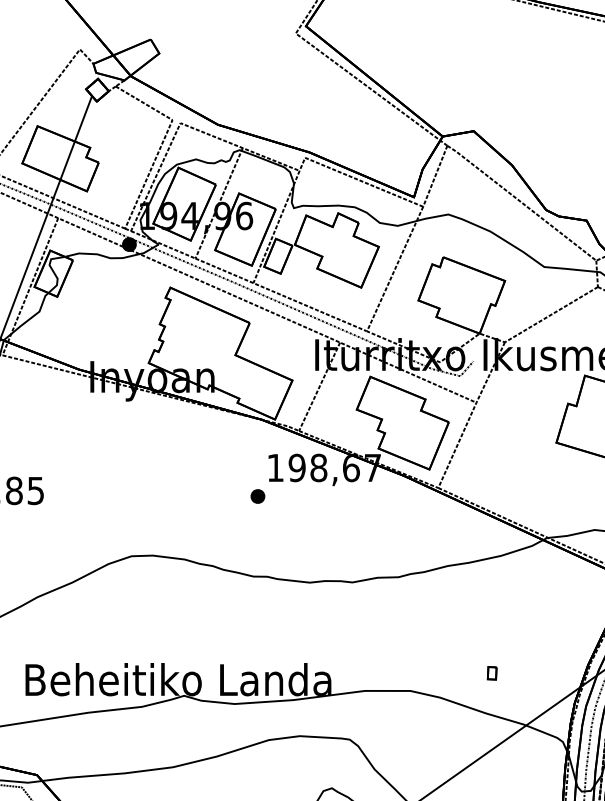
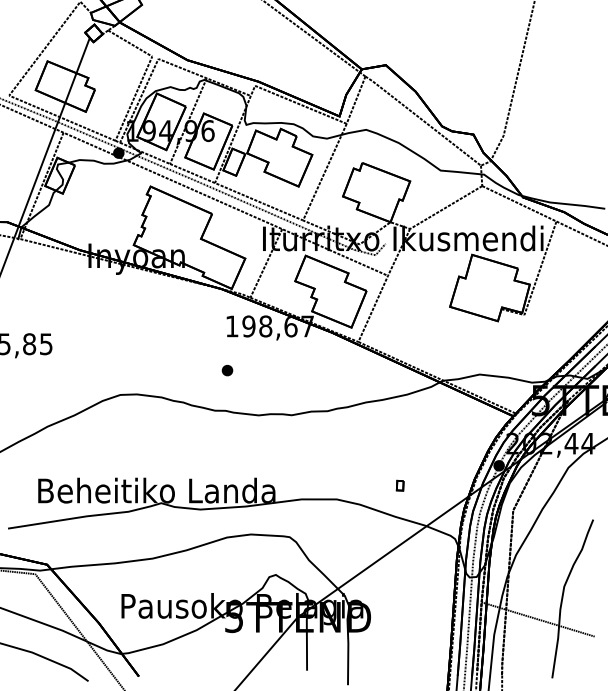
part: (257, 496) -> (227, 370), moved

